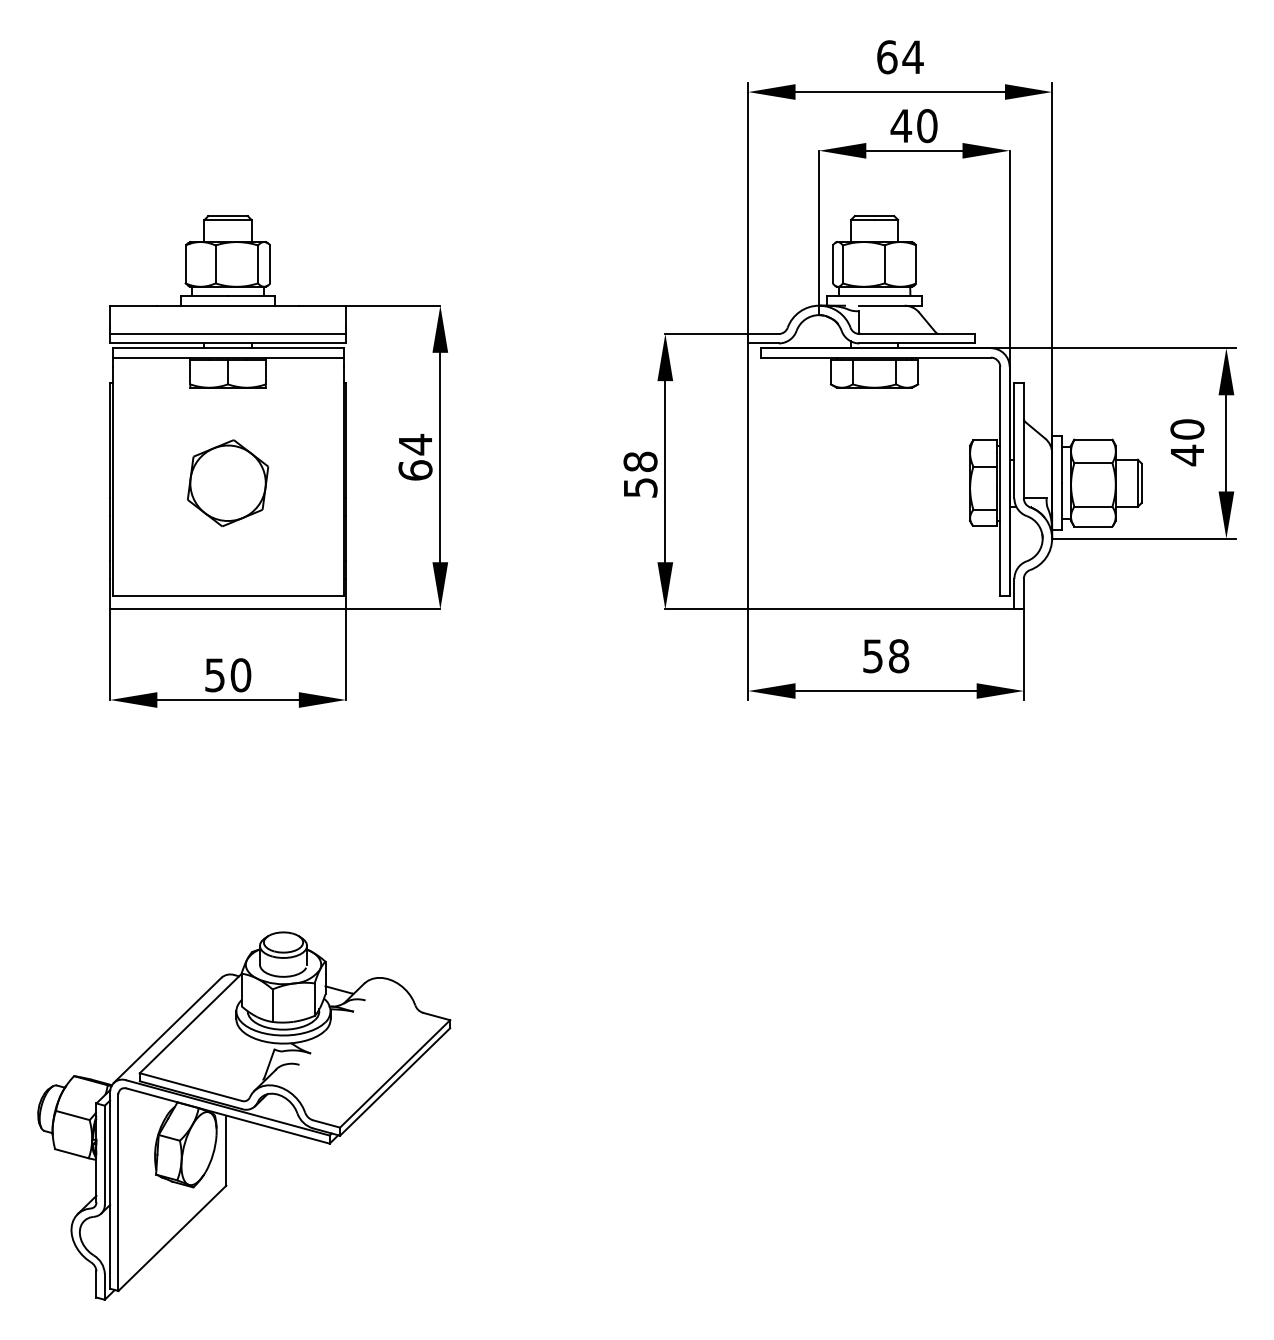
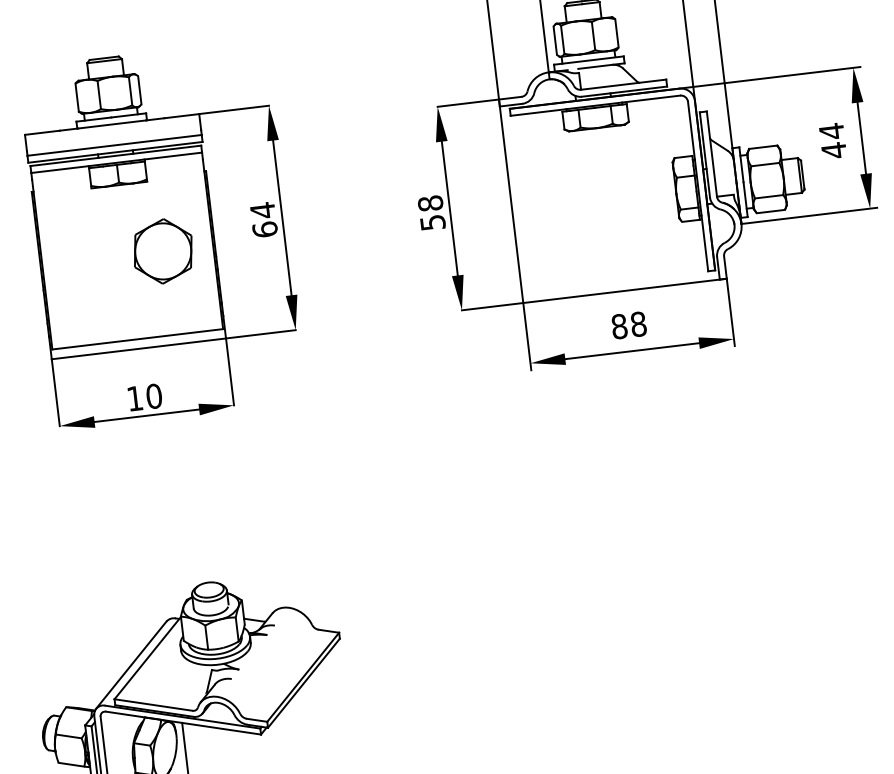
text: (1187, 429) -> (831, 131), 40 -> 44
part: (228, 482) -> (163, 250), moved
text: (873, 656) -> (619, 326), 58 -> 88
text: (214, 675) -> (134, 398), 50 -> 10

